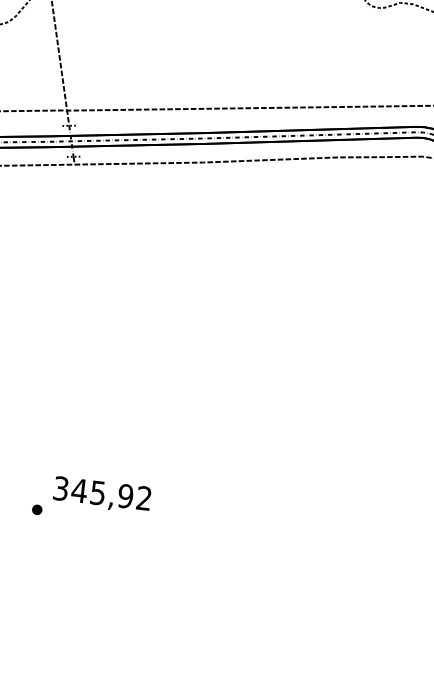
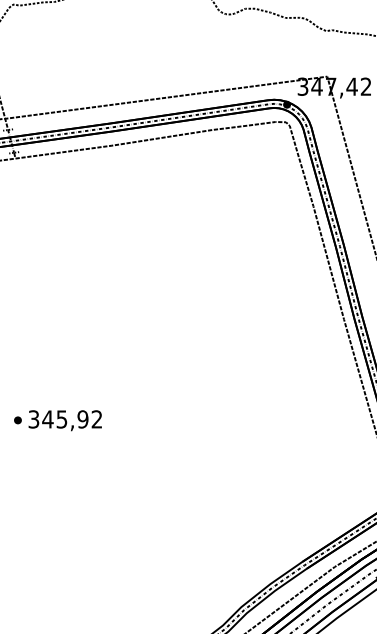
text: (101, 494) -> (64, 420), moved

